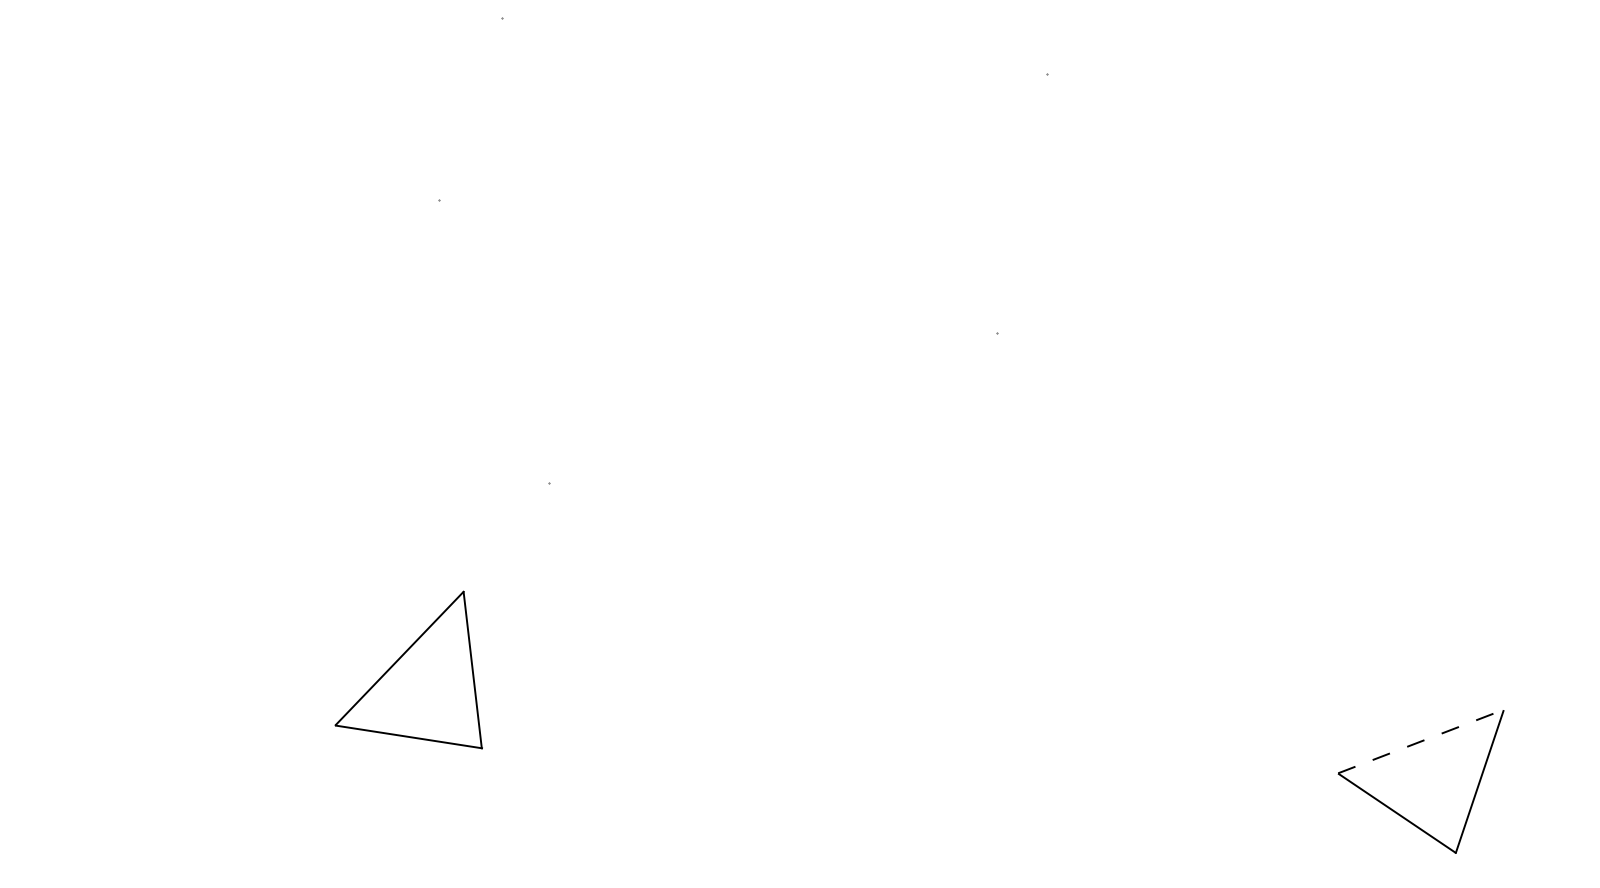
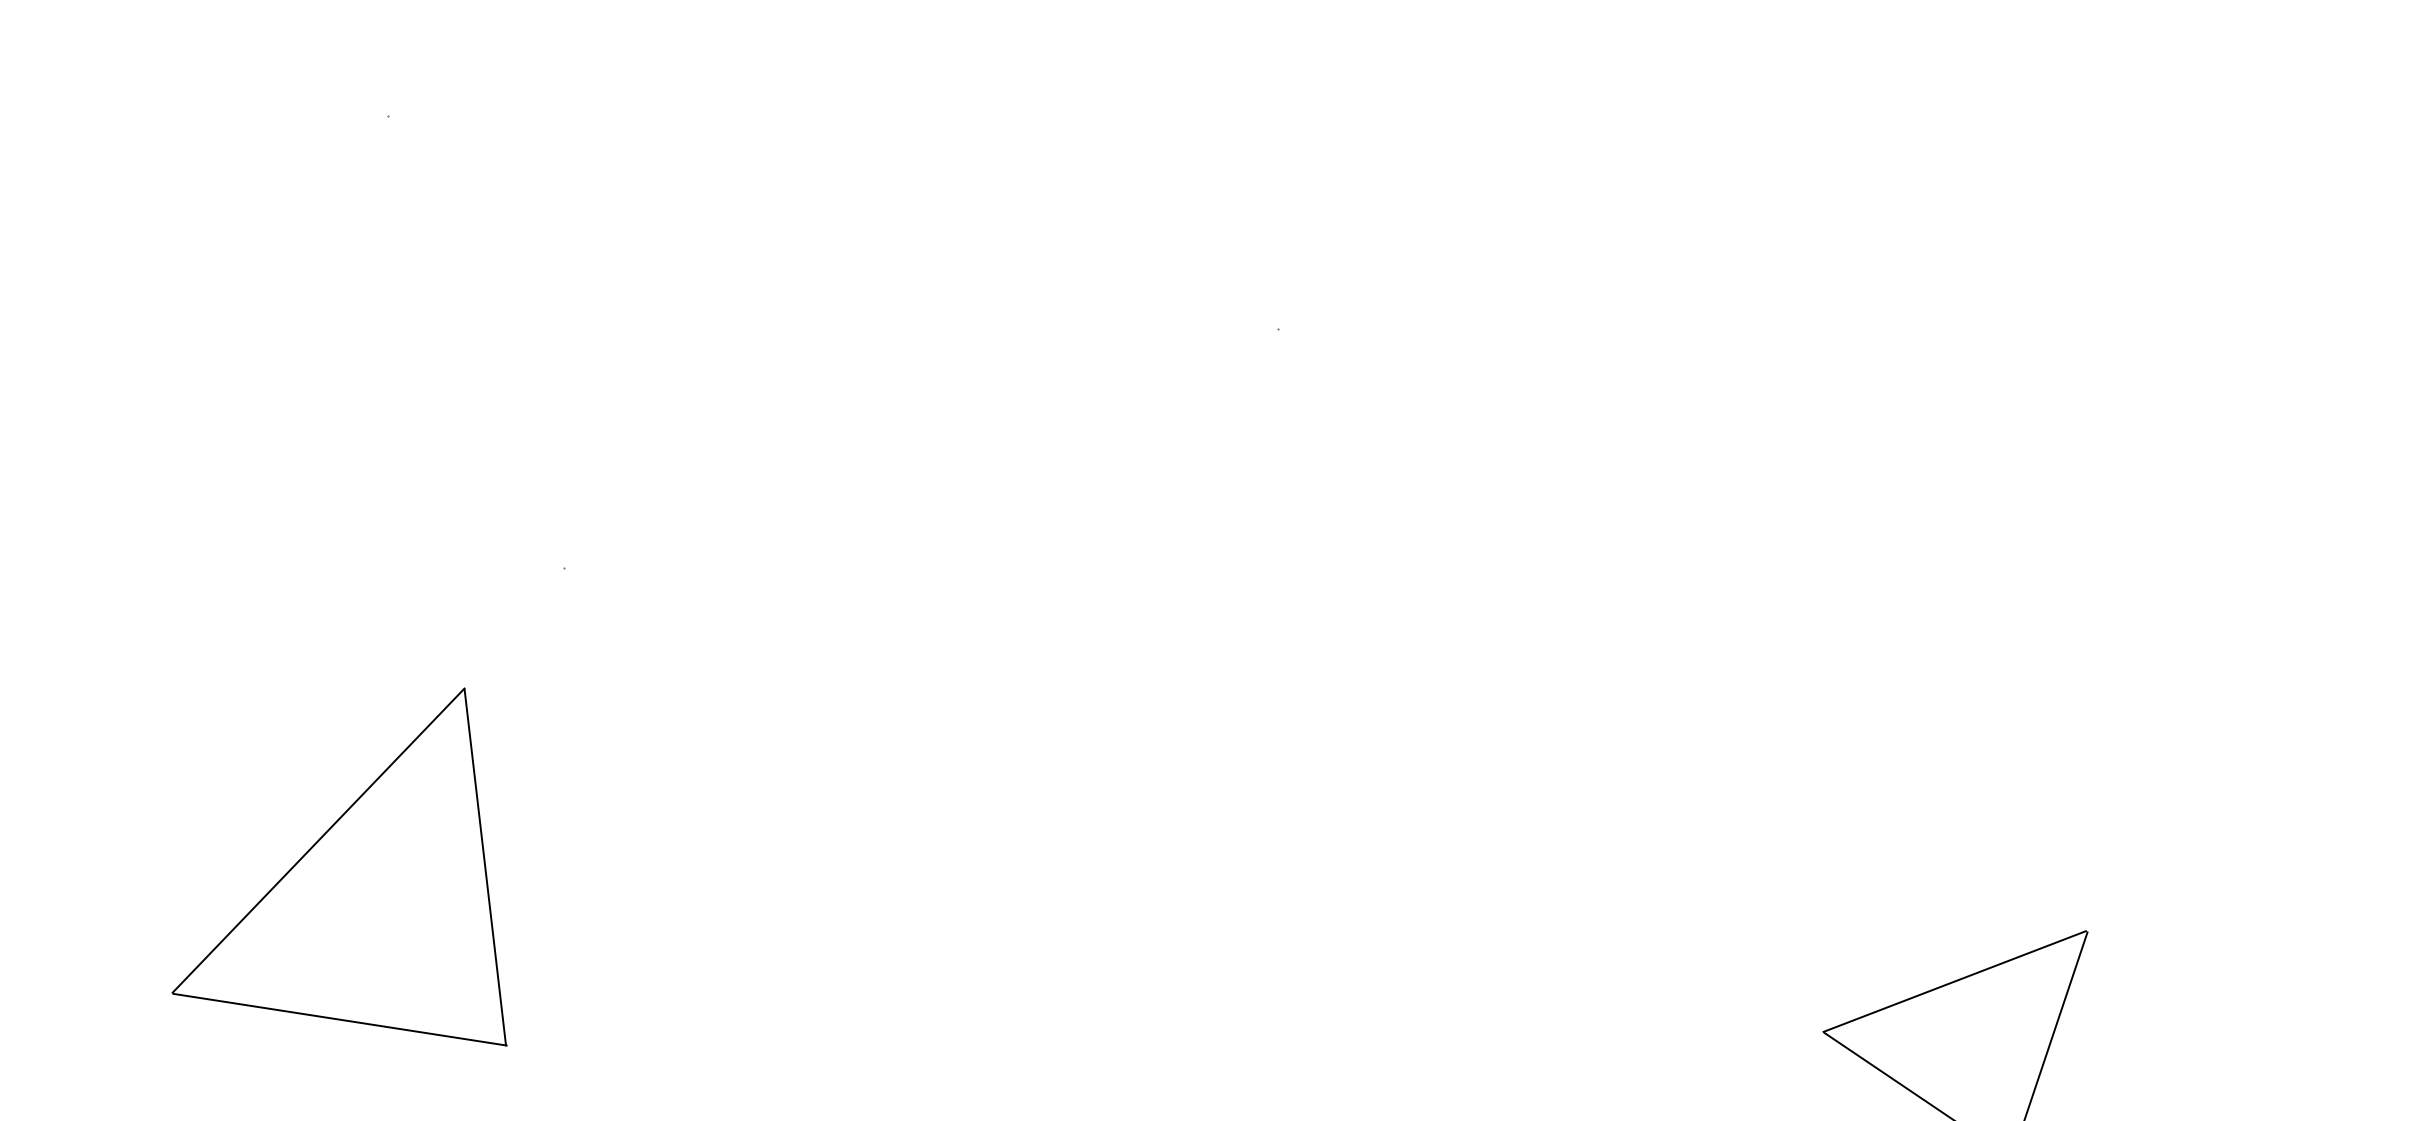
part: (408, 669) -> (339, 866), size x1.43
line: (1420, 741) -> (1954, 981), dashed -> solid

